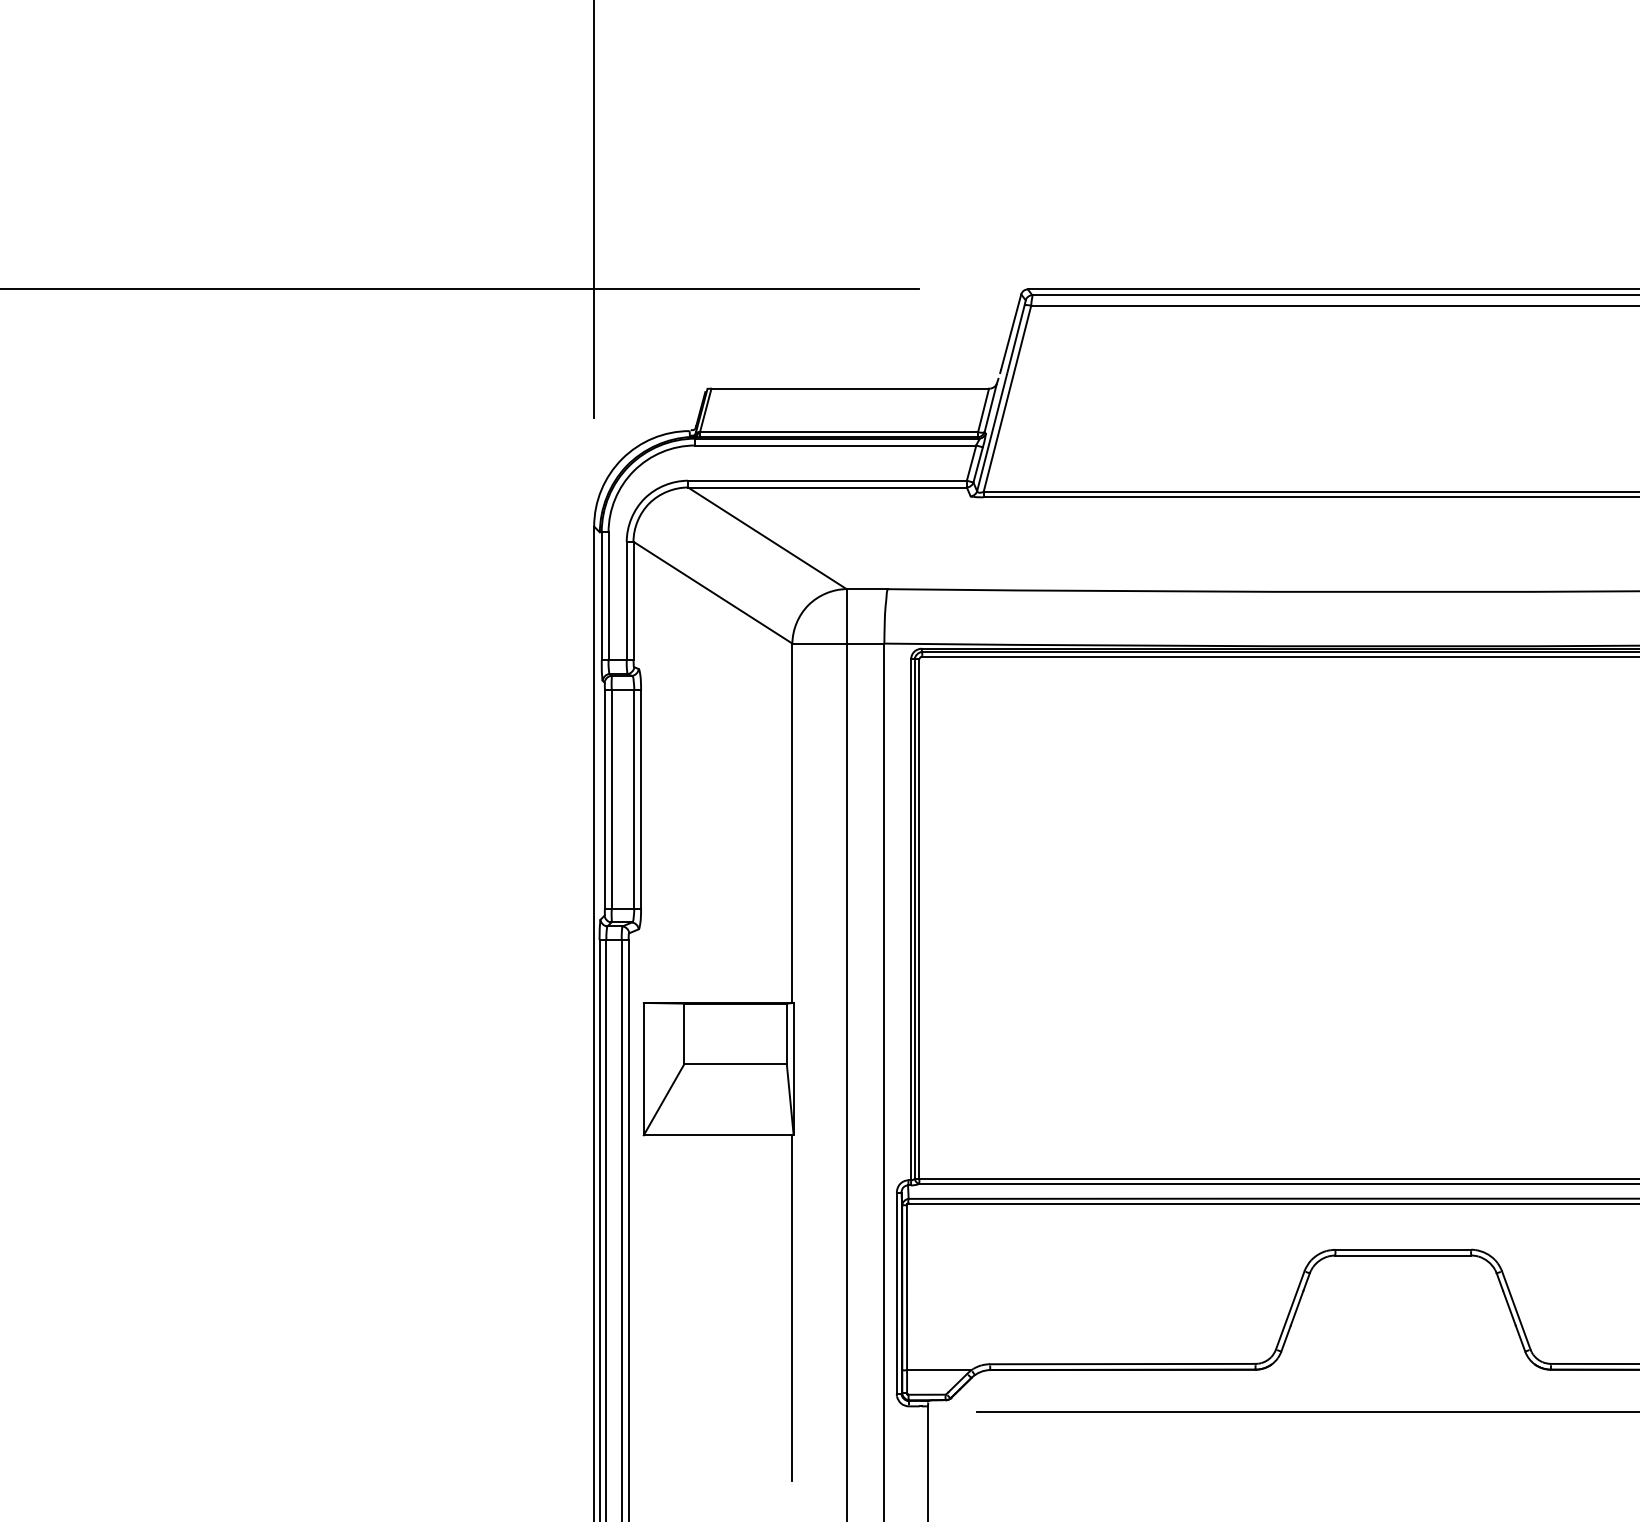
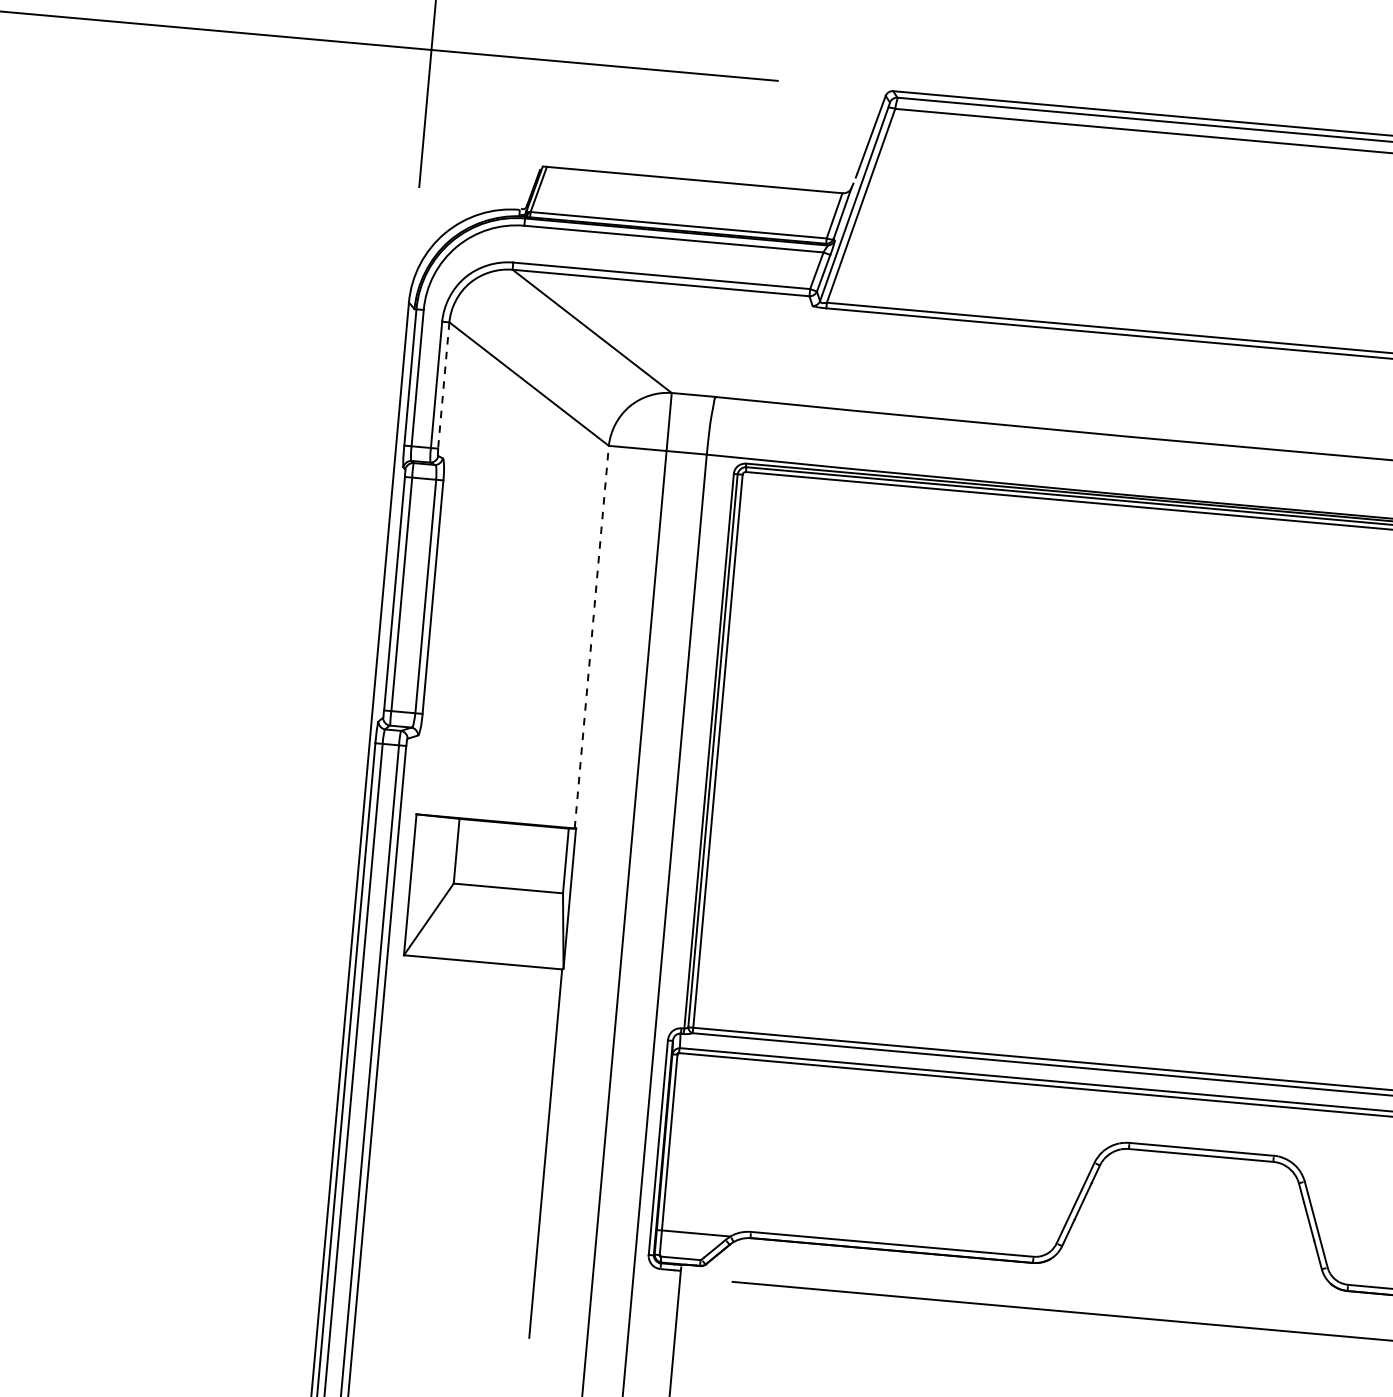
line: (633, 601) -> (443, 385), solid -> dashed
line: (792, 823) -> (591, 637), solid -> dashed

